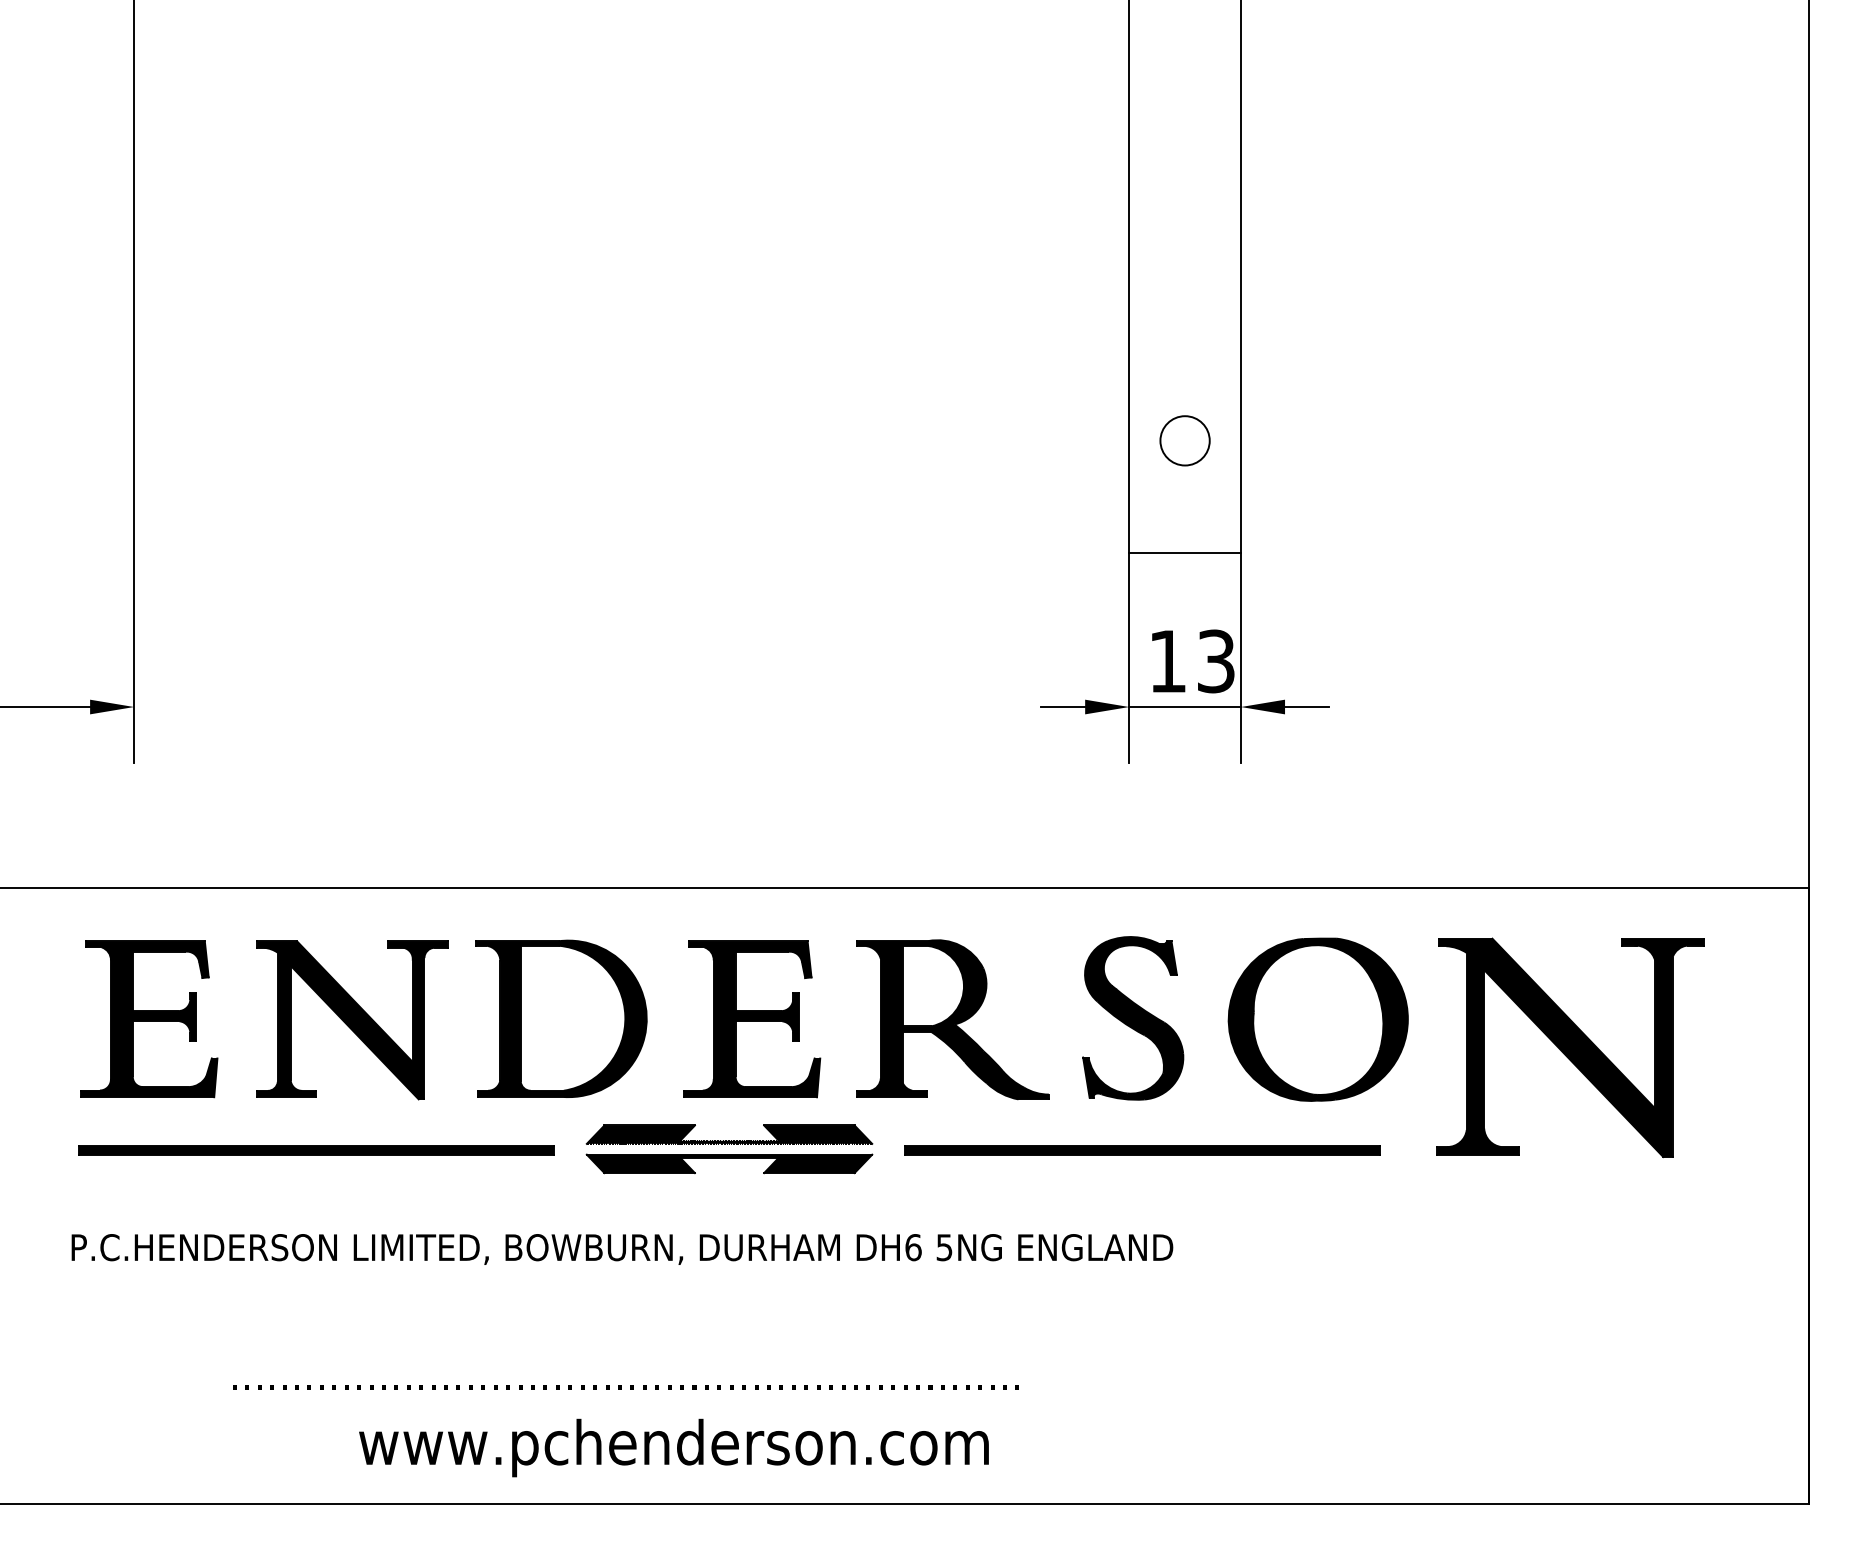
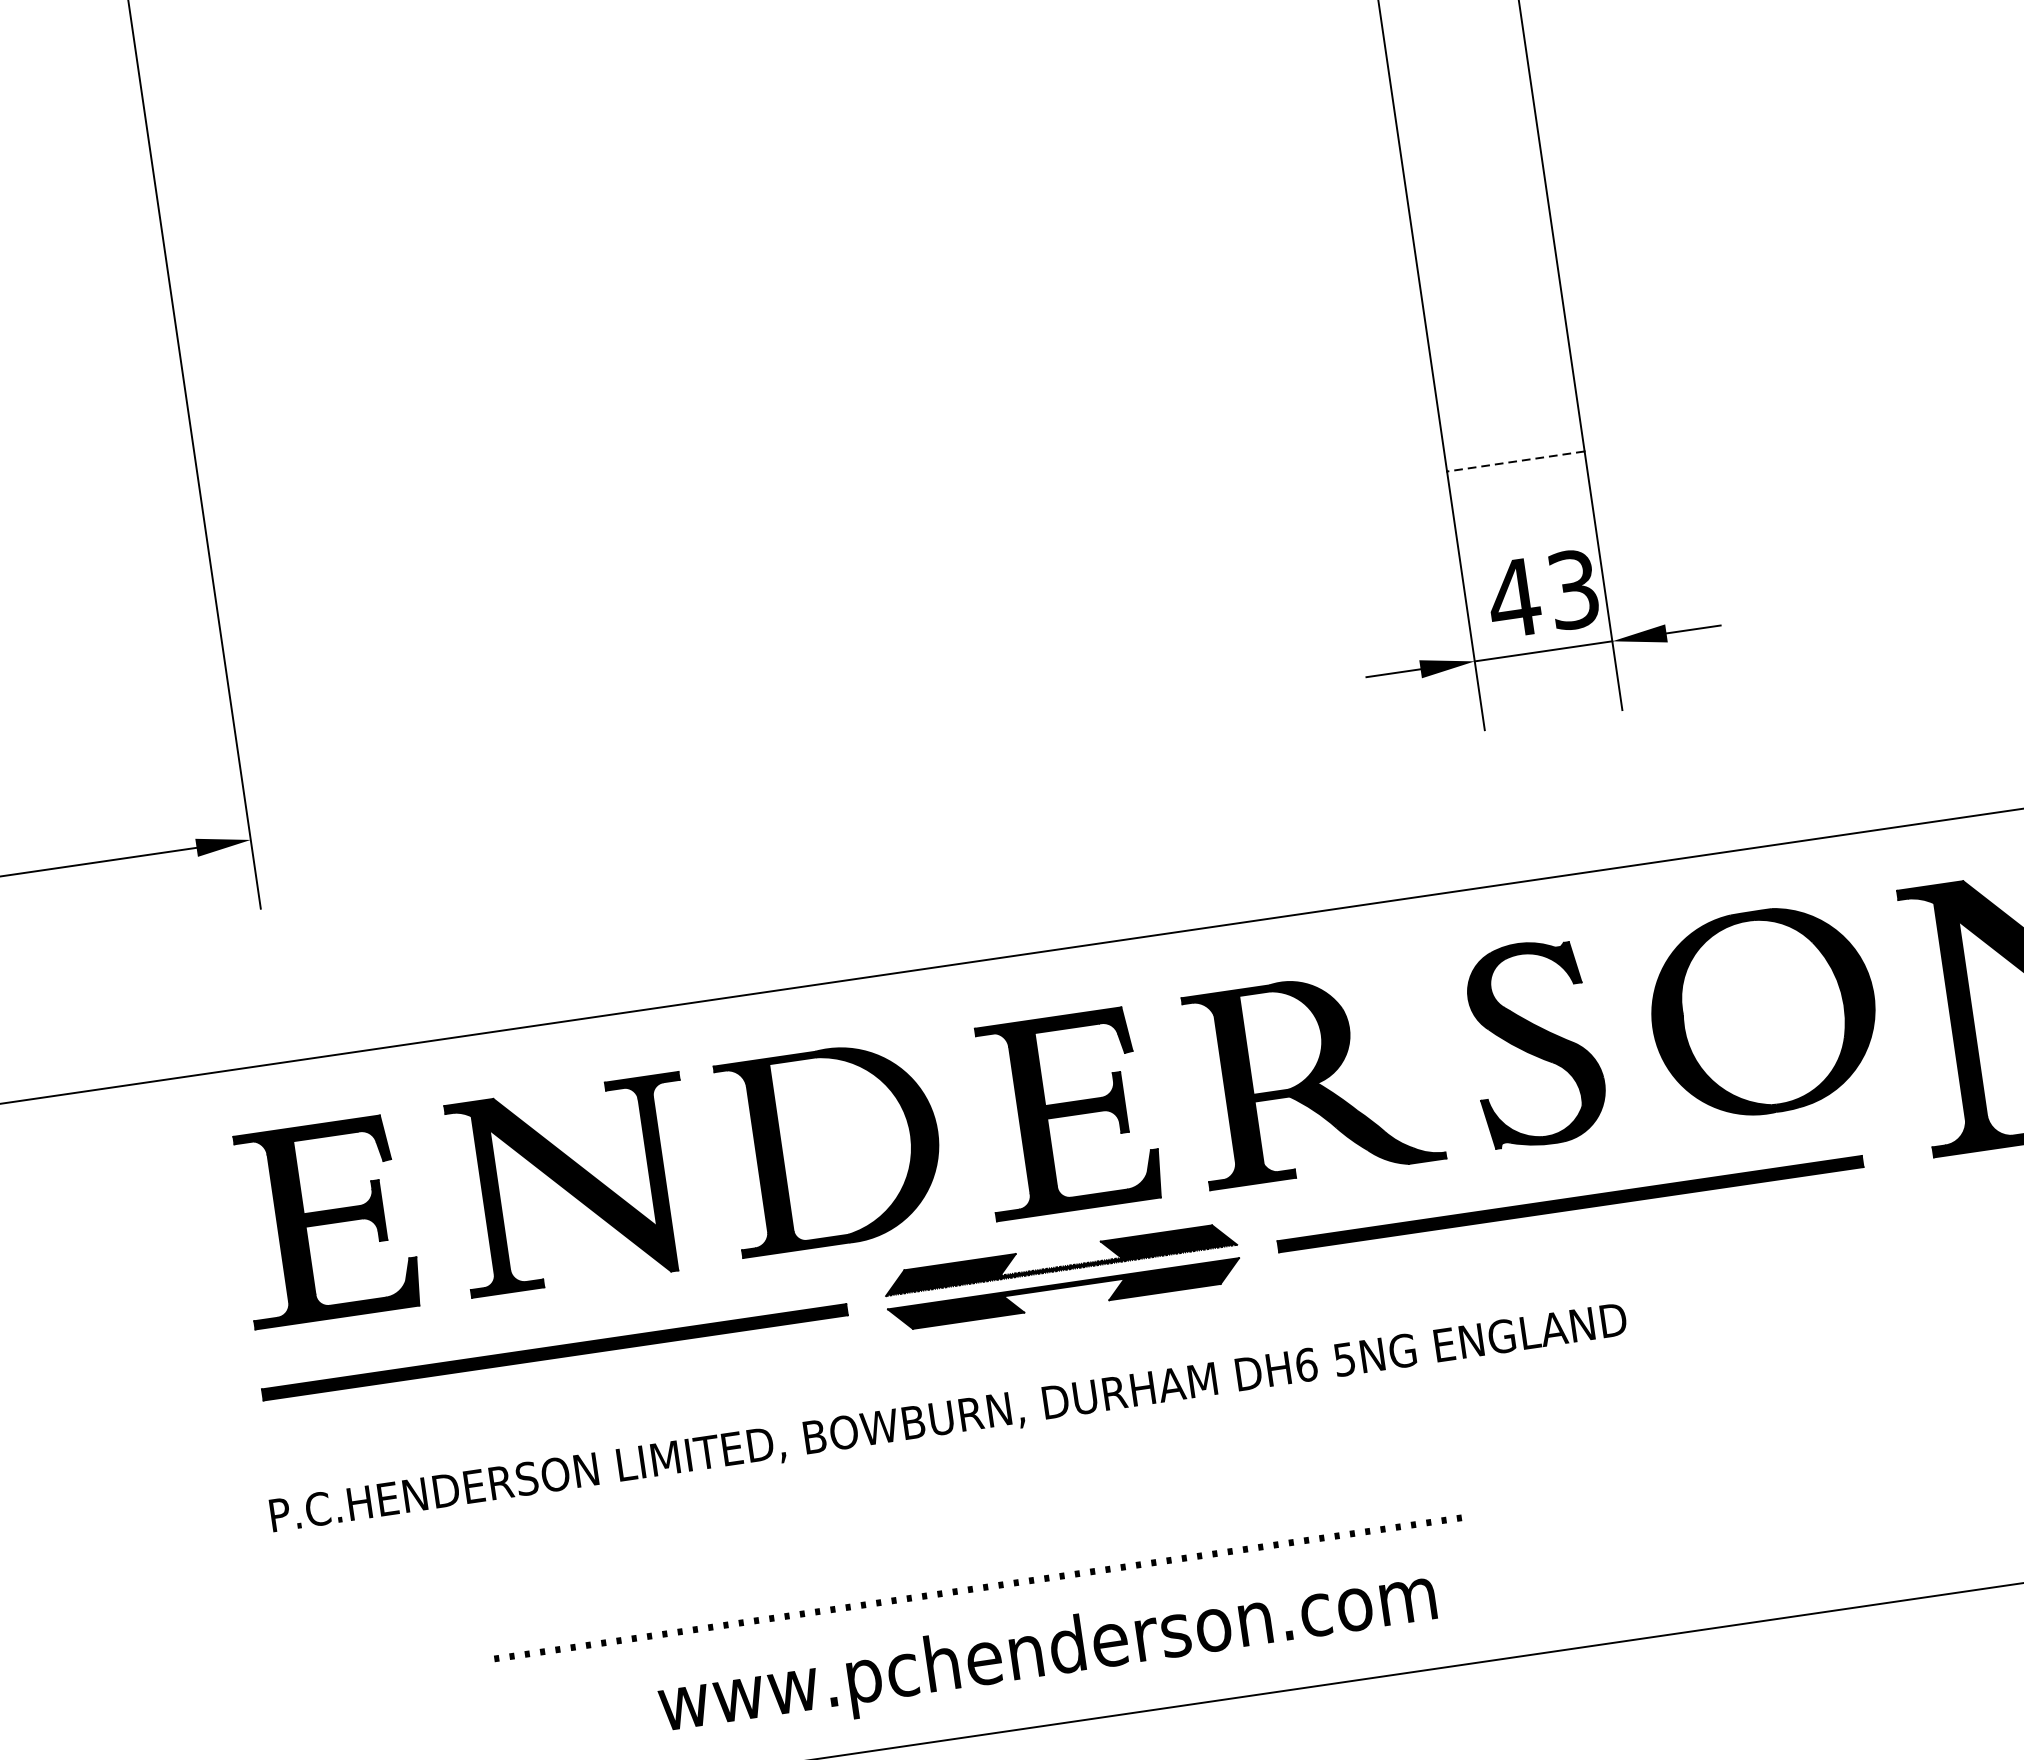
circle: (1184, 440) -> (1494, 323), removed
line: (1185, 552) -> (1516, 461), solid -> dashed
text: (1167, 661) -> (1513, 598), 13 -> 43

